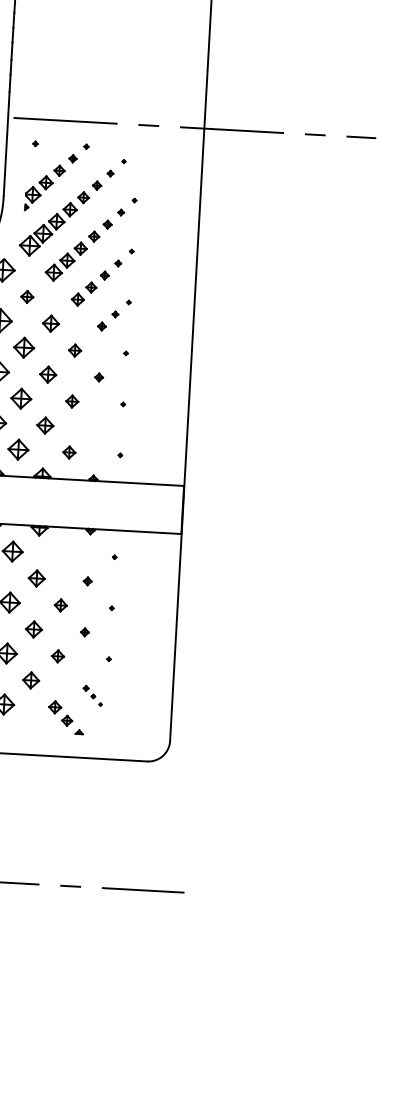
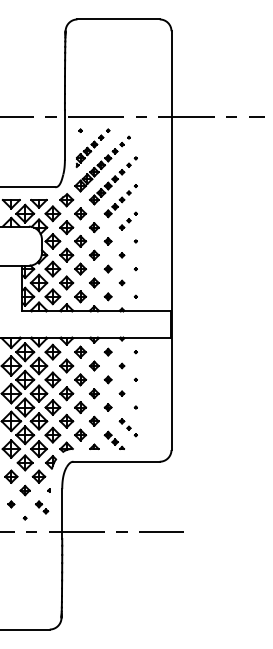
part: (26, 296) -> (80, 213), size x1.67
part: (95, 427) -> (121, 282), added
part: (62, 553) -> (107, 351), added
part: (91, 695) -> (127, 427), size x1.67
part: (28, 726) -> (94, 446), added

